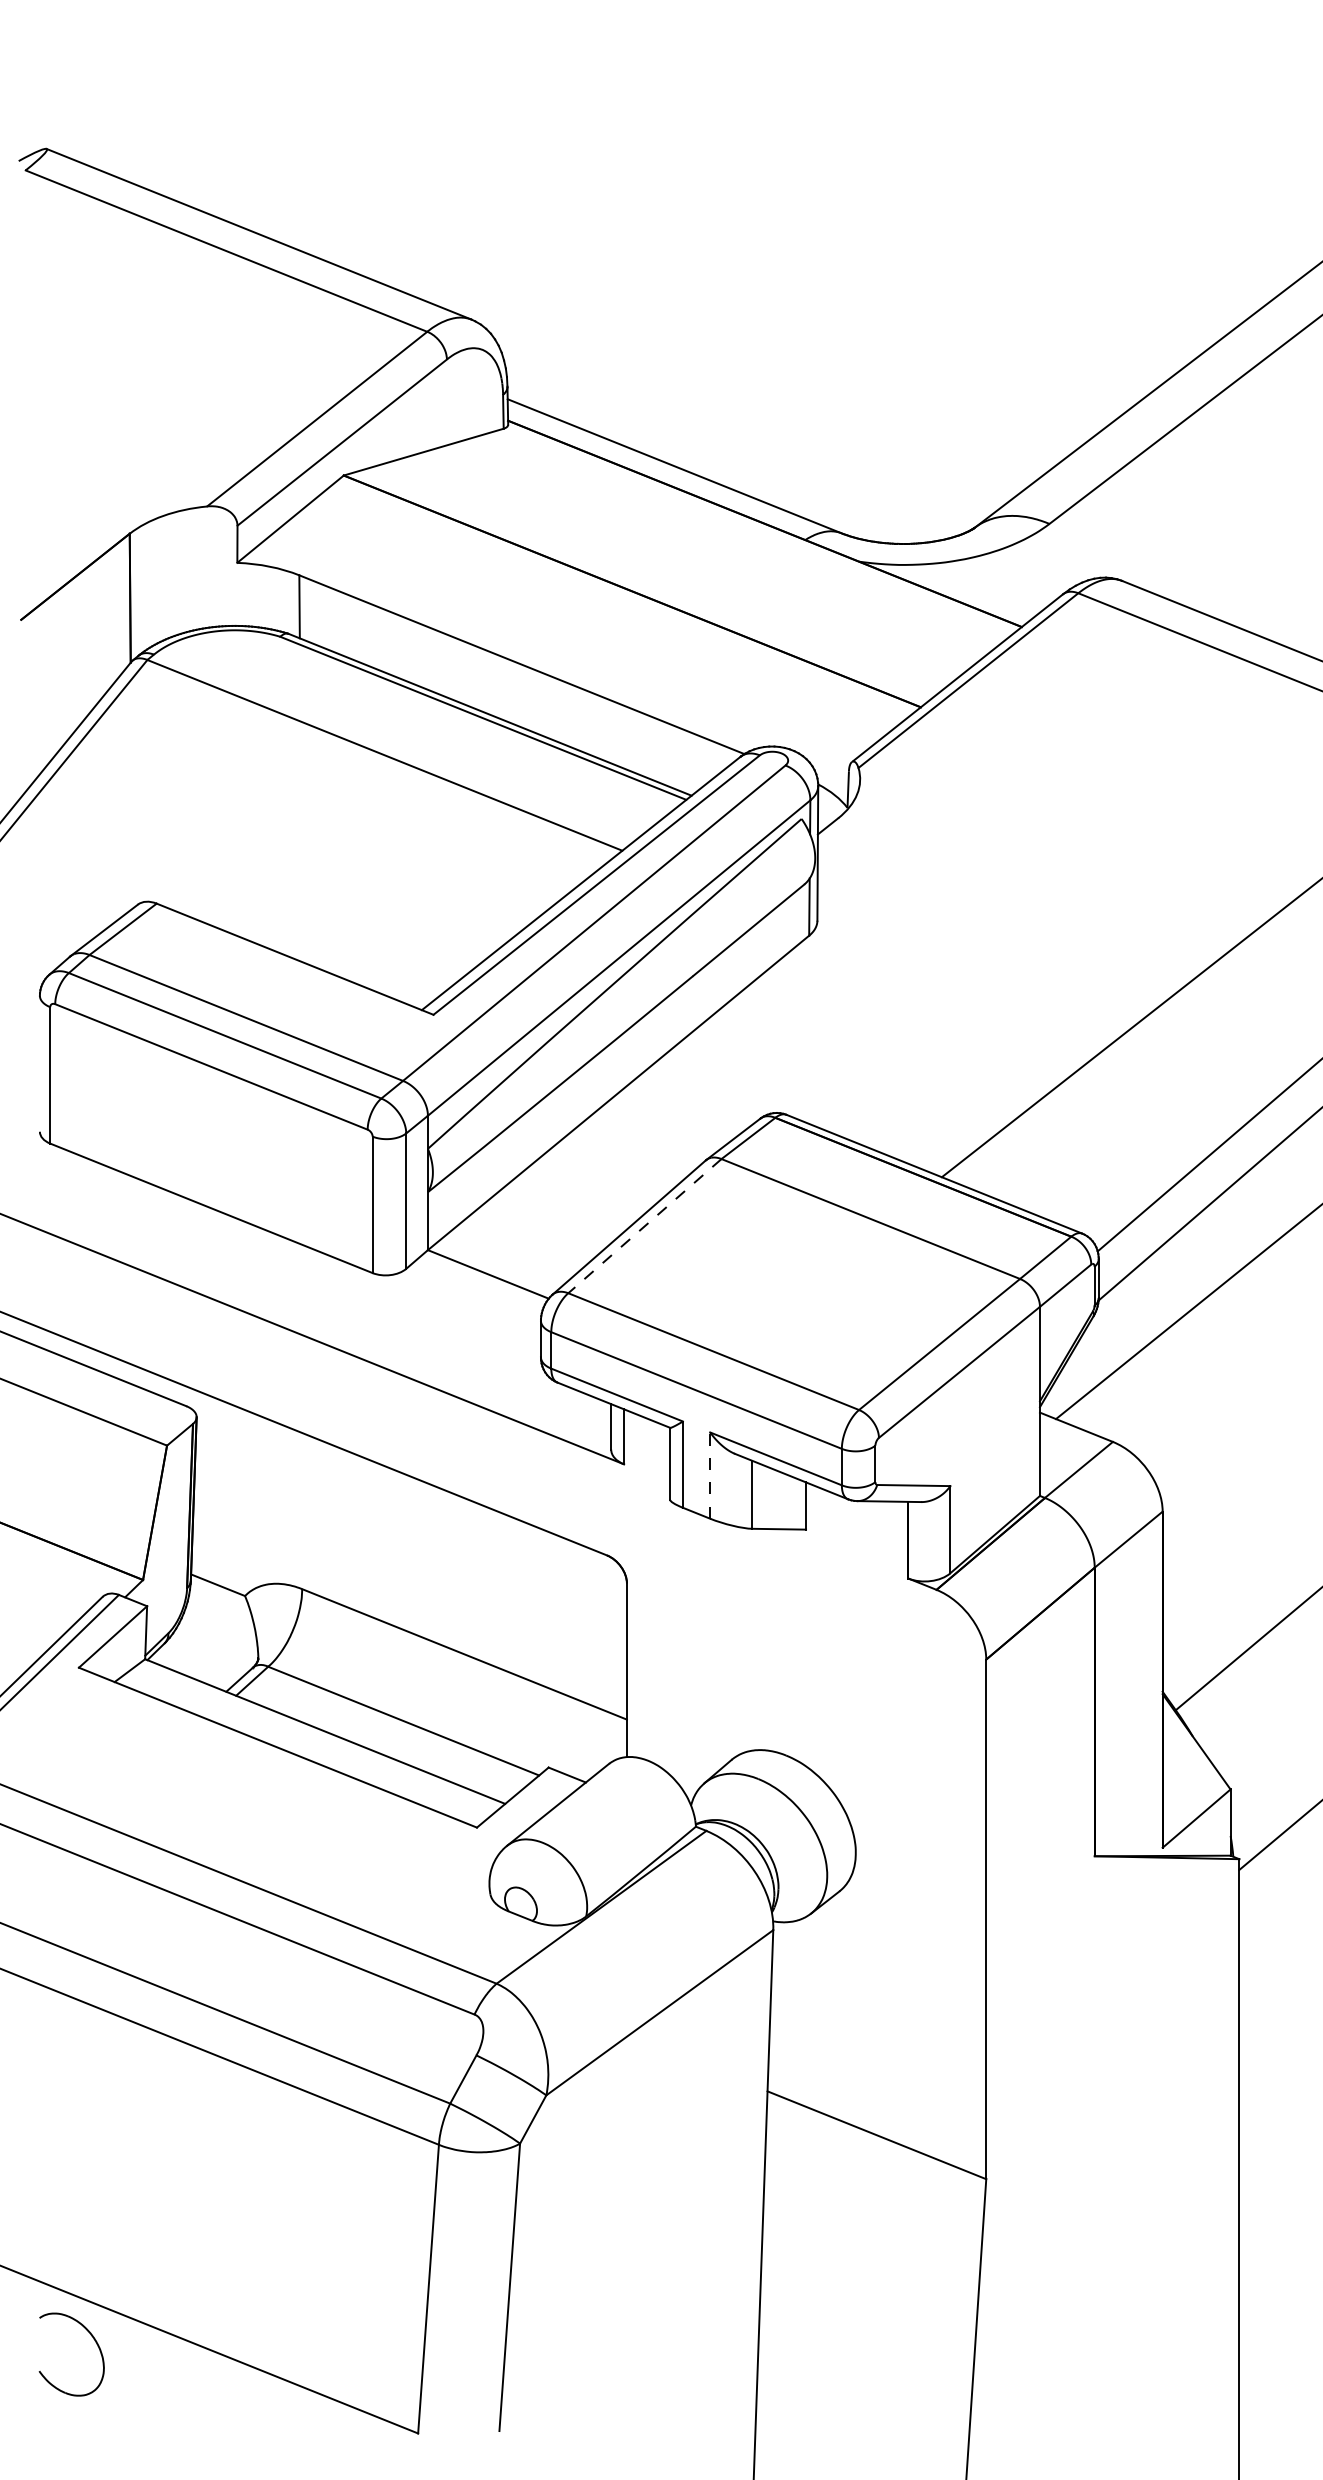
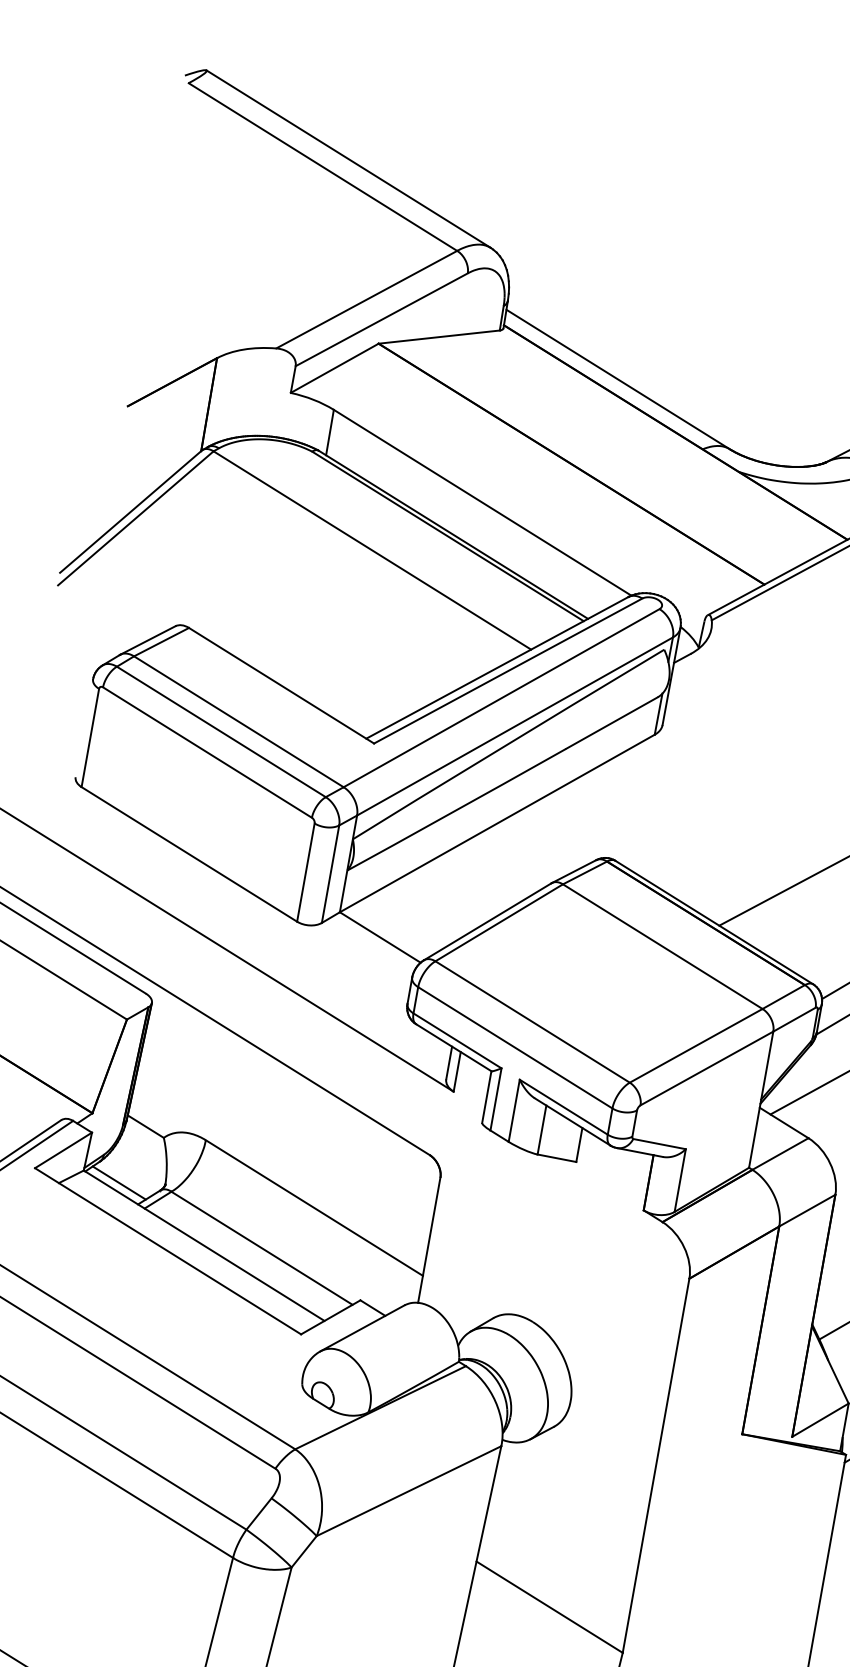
line: (644, 1226) -> (498, 923), dashed -> solid
line: (710, 1475) -> (514, 1110), dashed -> solid
line: (195, 1667) -> (118, 1182), added

